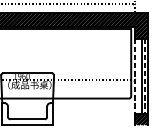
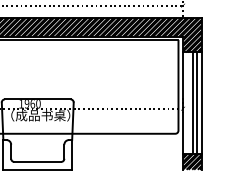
line: (134, 76) -> (183, 103), dashed -> solid
line: (145, 76) -> (197, 103), dashed -> solid

